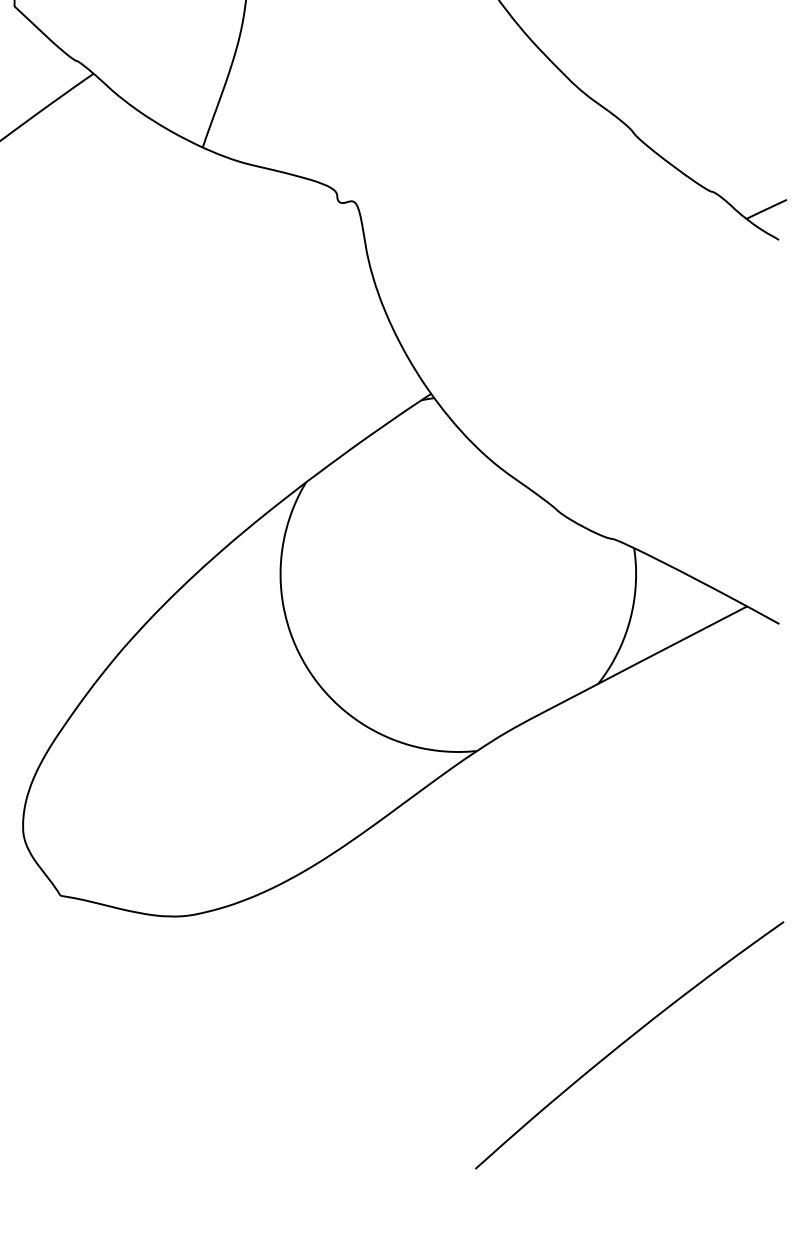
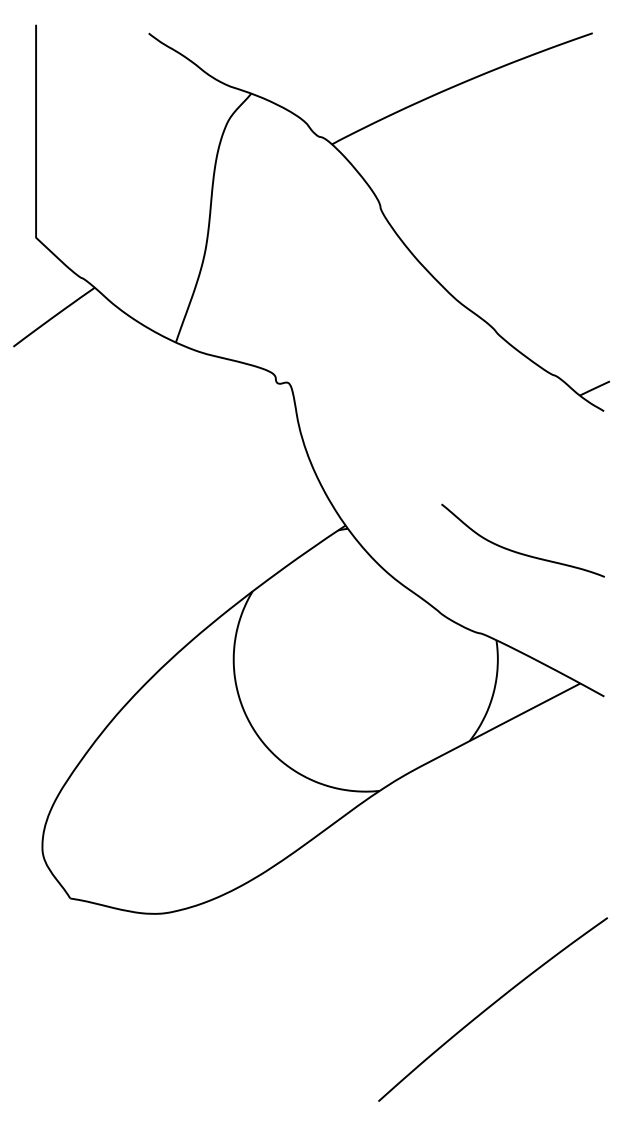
curve: (662, 428) -> (517, 551), added

